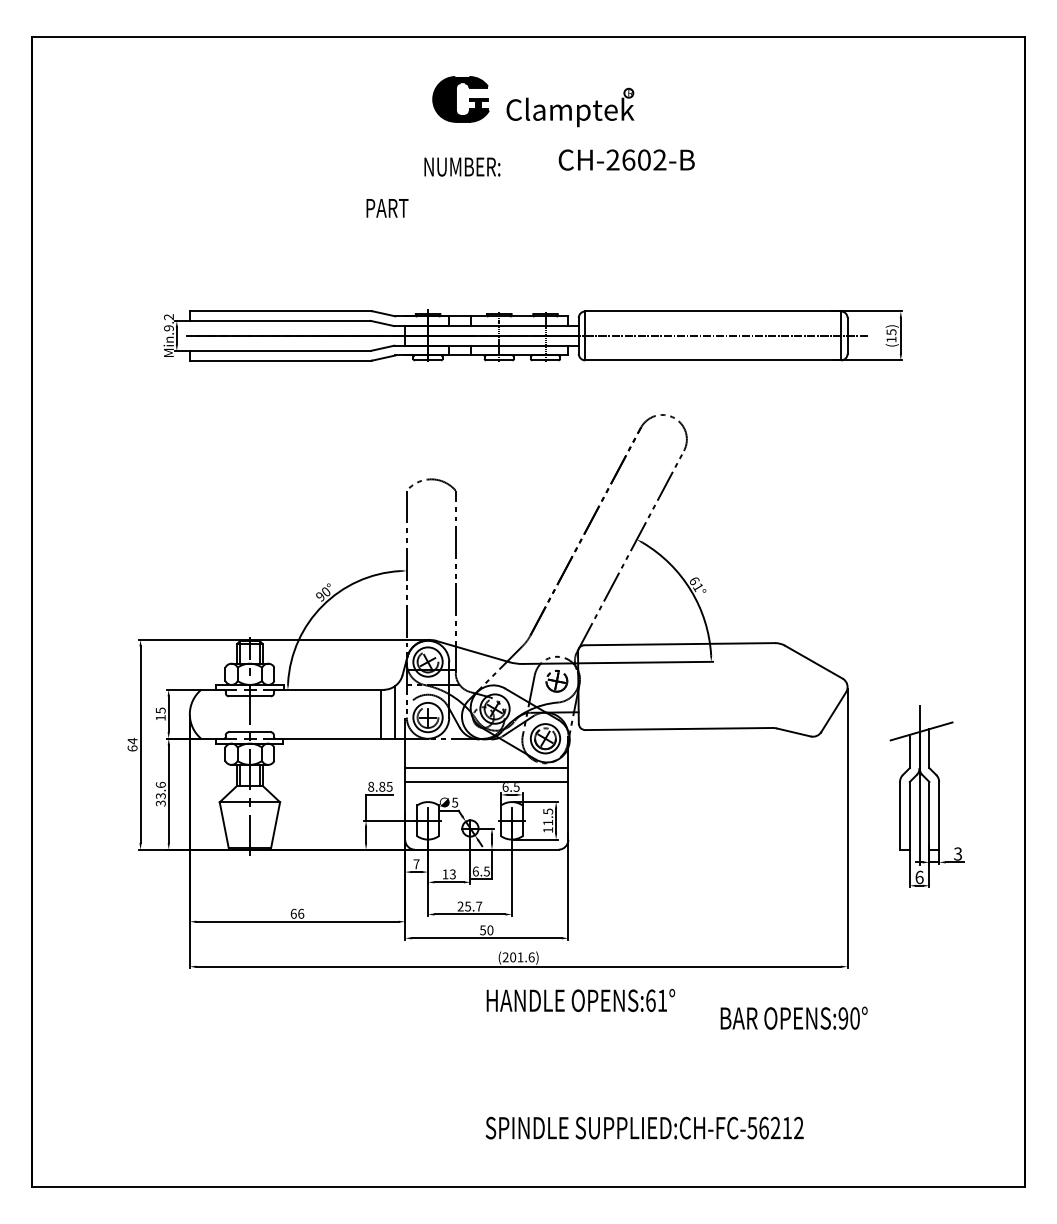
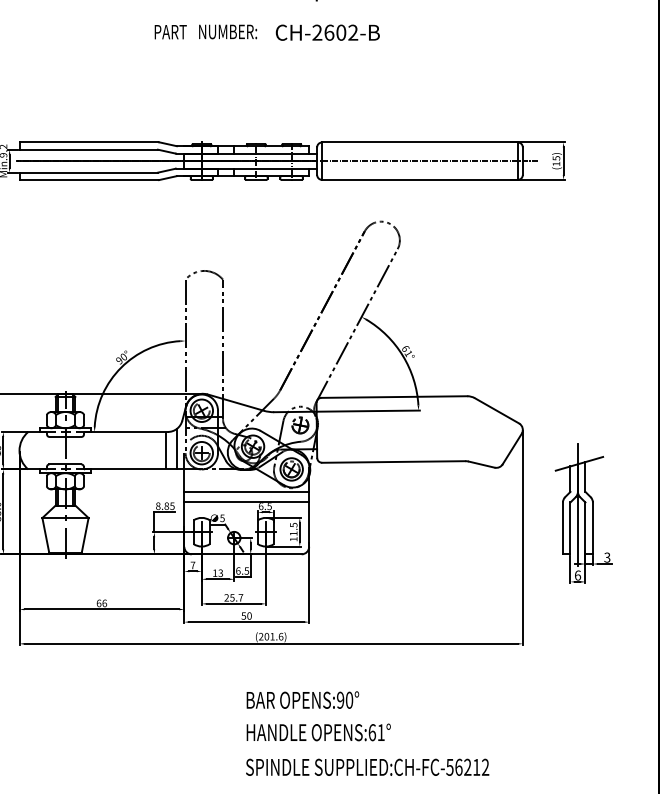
text: (626, 159) -> (327, 32), moved
text: (387, 208) -> (170, 32), moved
text: (580, 999) -> (318, 731), moved
text: (793, 1017) -> (302, 699), moved

